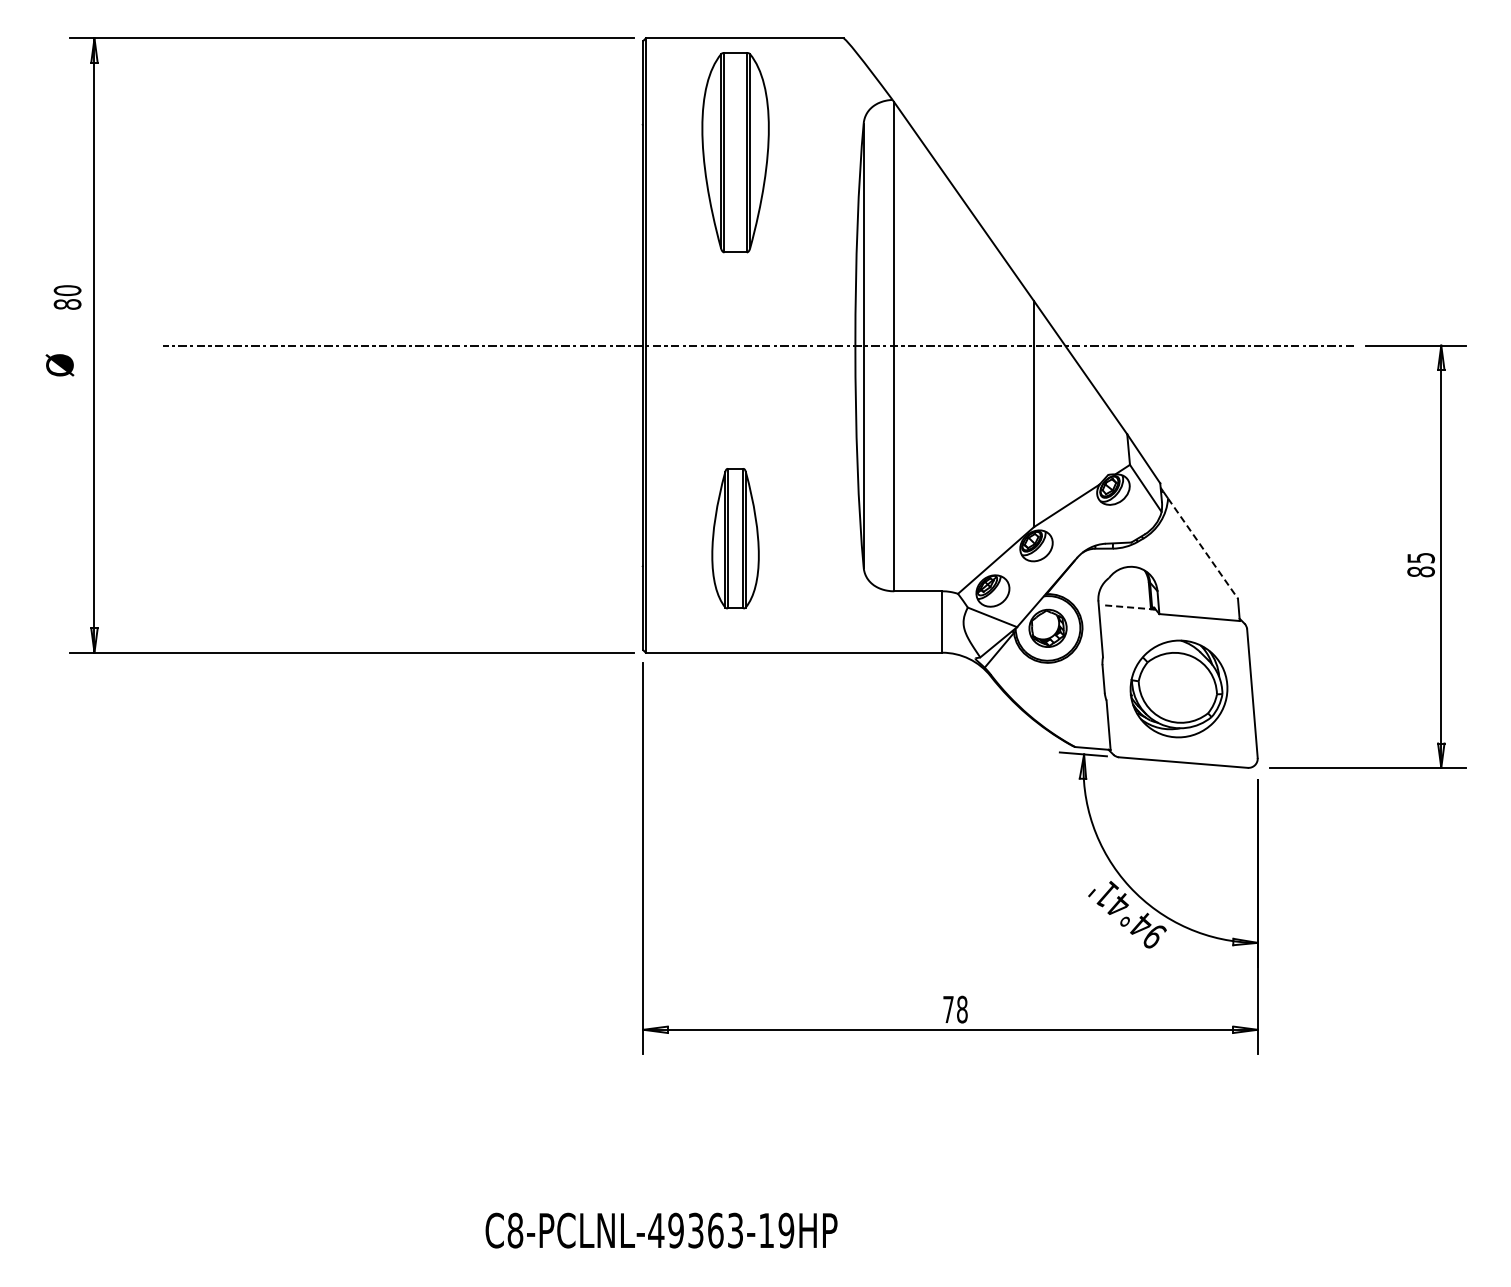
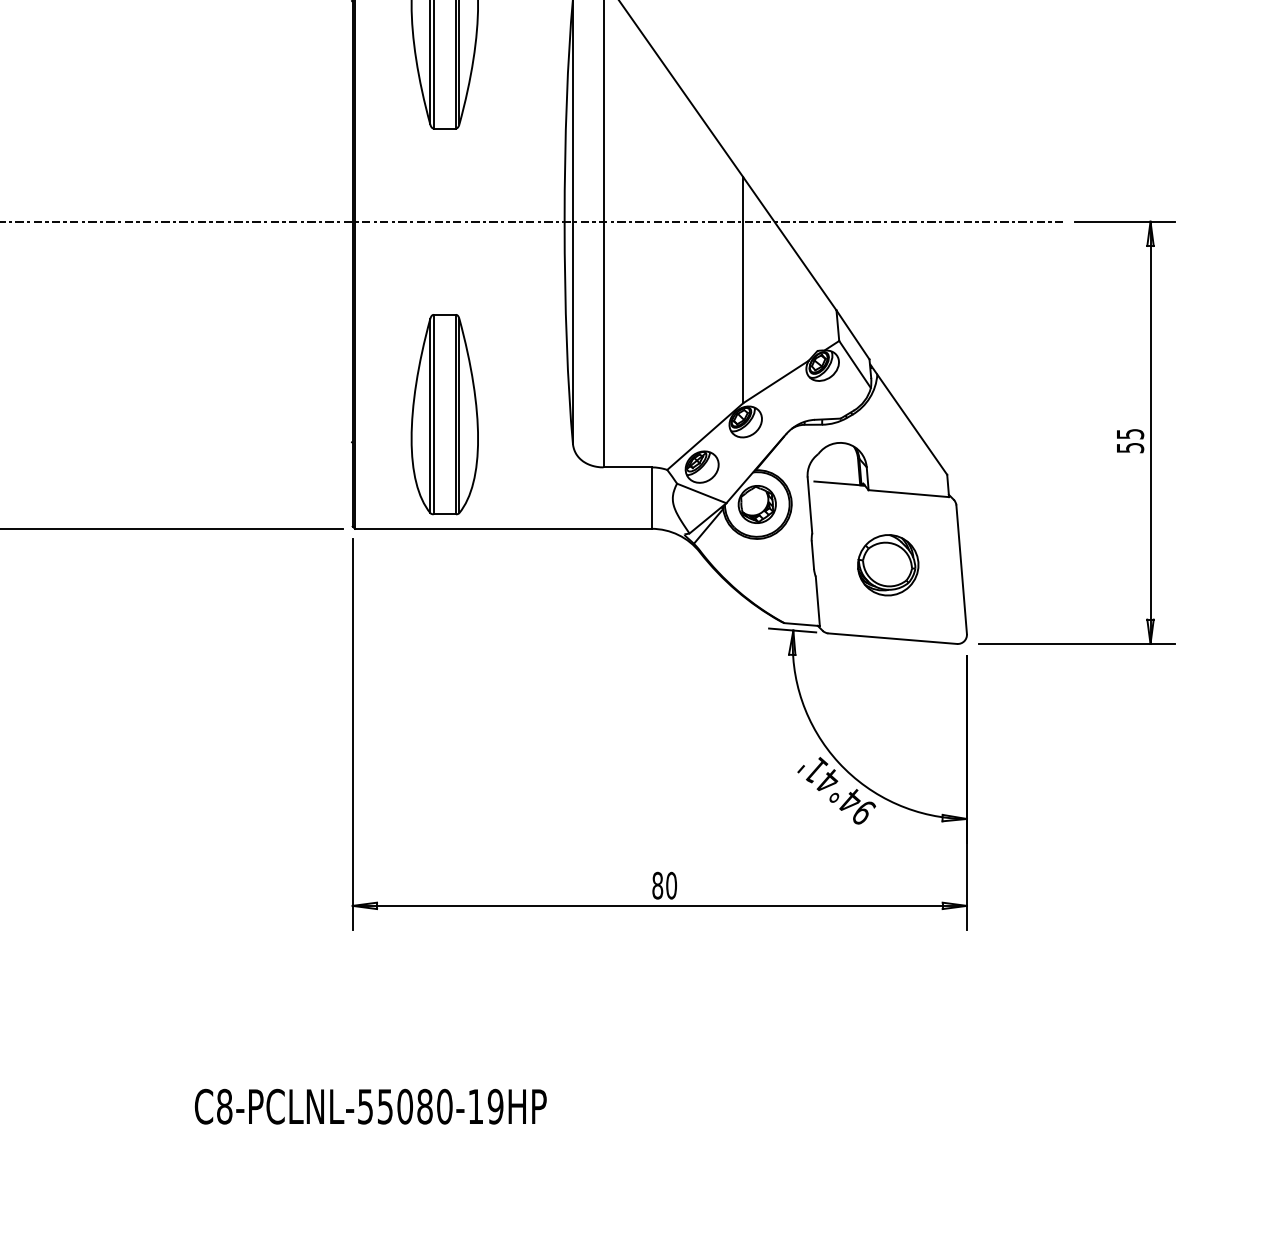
part: (735, 538) -> (444, 414), size x1.43
line: (1203, 549) -> (912, 425), dashed -> solid
text: (1420, 571) -> (1129, 447), 85 -> 55
line: (1130, 607) -> (839, 483), dashed -> solid
part: (1178, 689) -> (887, 565), size x0.62
text: (955, 1009) -> (664, 885), 78 -> 80
text: (695, 1230) -> (404, 1106), C8-PCLNL-49363-19HP -> C8-PCLNL-55080-19HP

